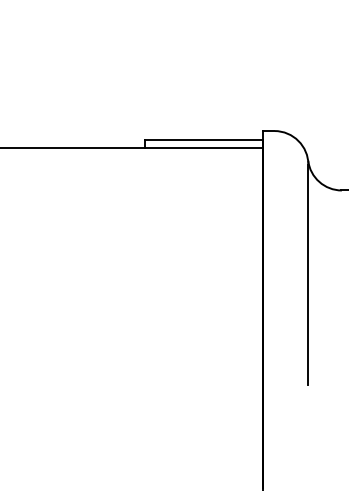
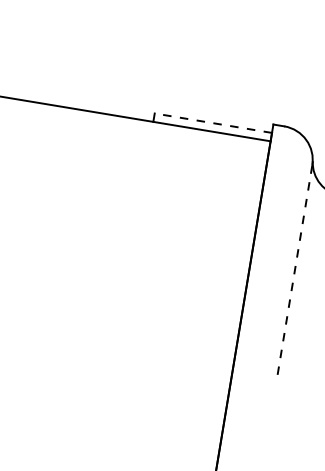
line: (203, 139) -> (212, 123), solid -> dashed
line: (308, 274) -> (294, 273), solid -> dashed

